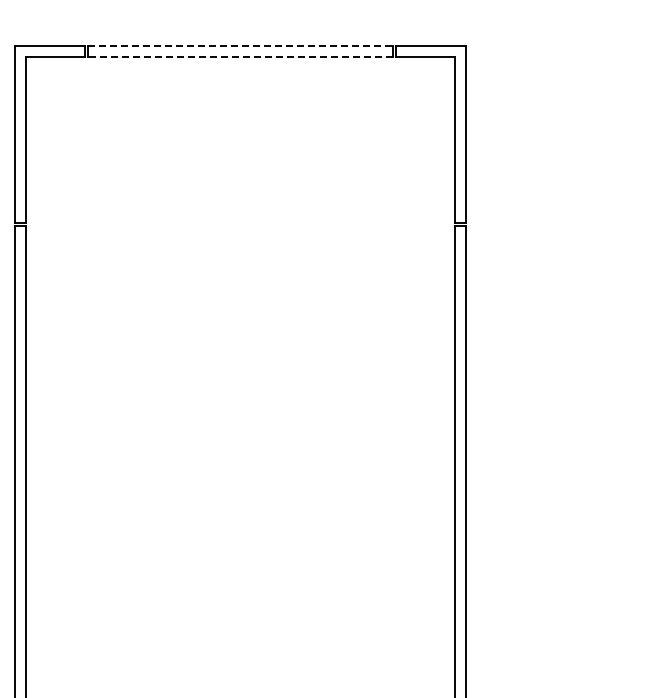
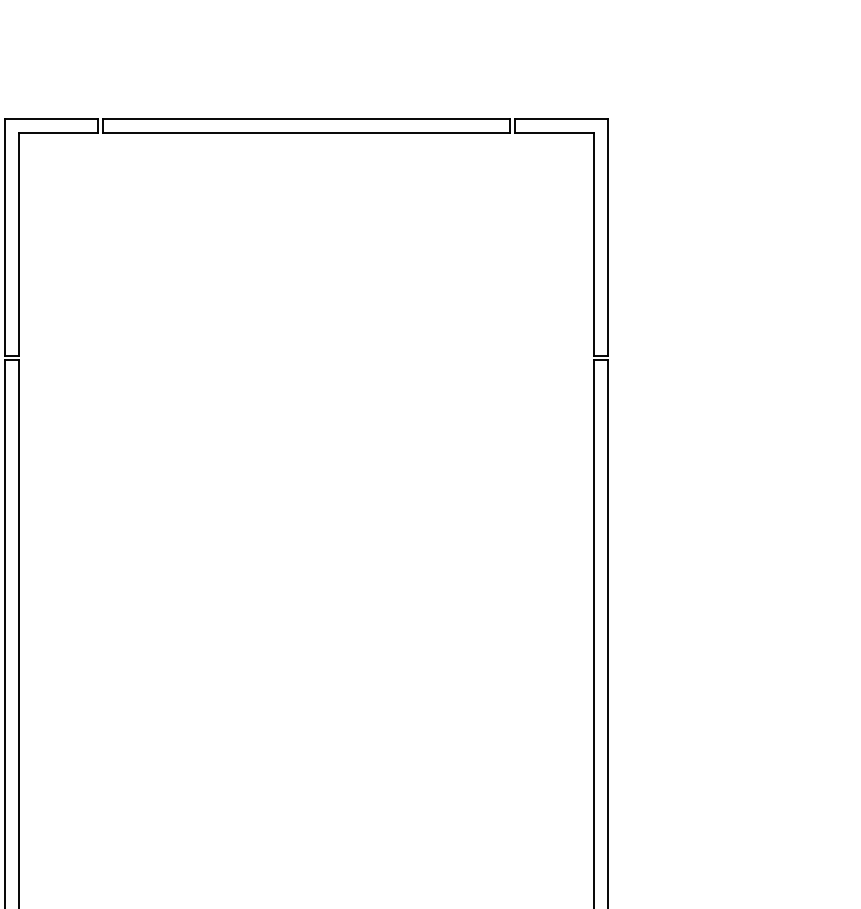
line: (241, 46) -> (307, 119), dashed -> solid
line: (240, 56) -> (306, 133), dashed -> solid

